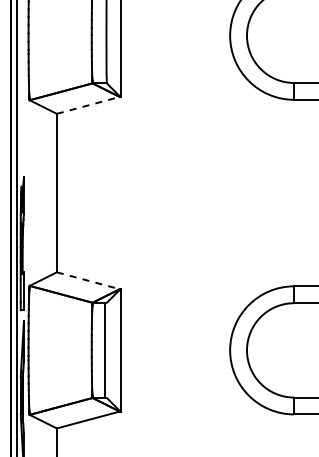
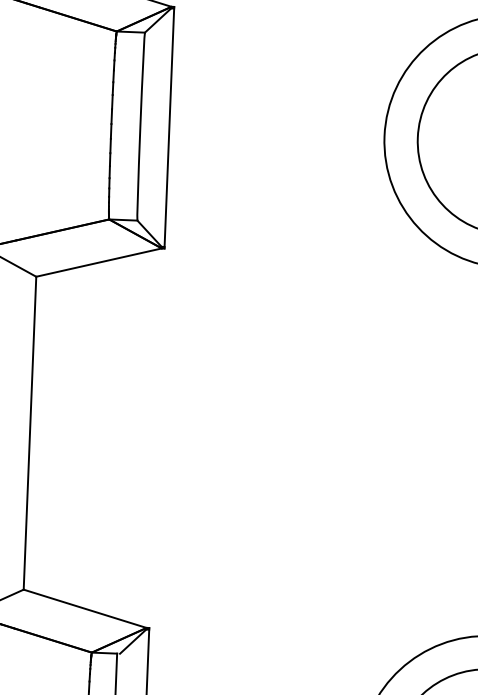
line: (88, 105) -> (99, 262), dashed -> solid
line: (88, 280) -> (85, 608), dashed -> solid

